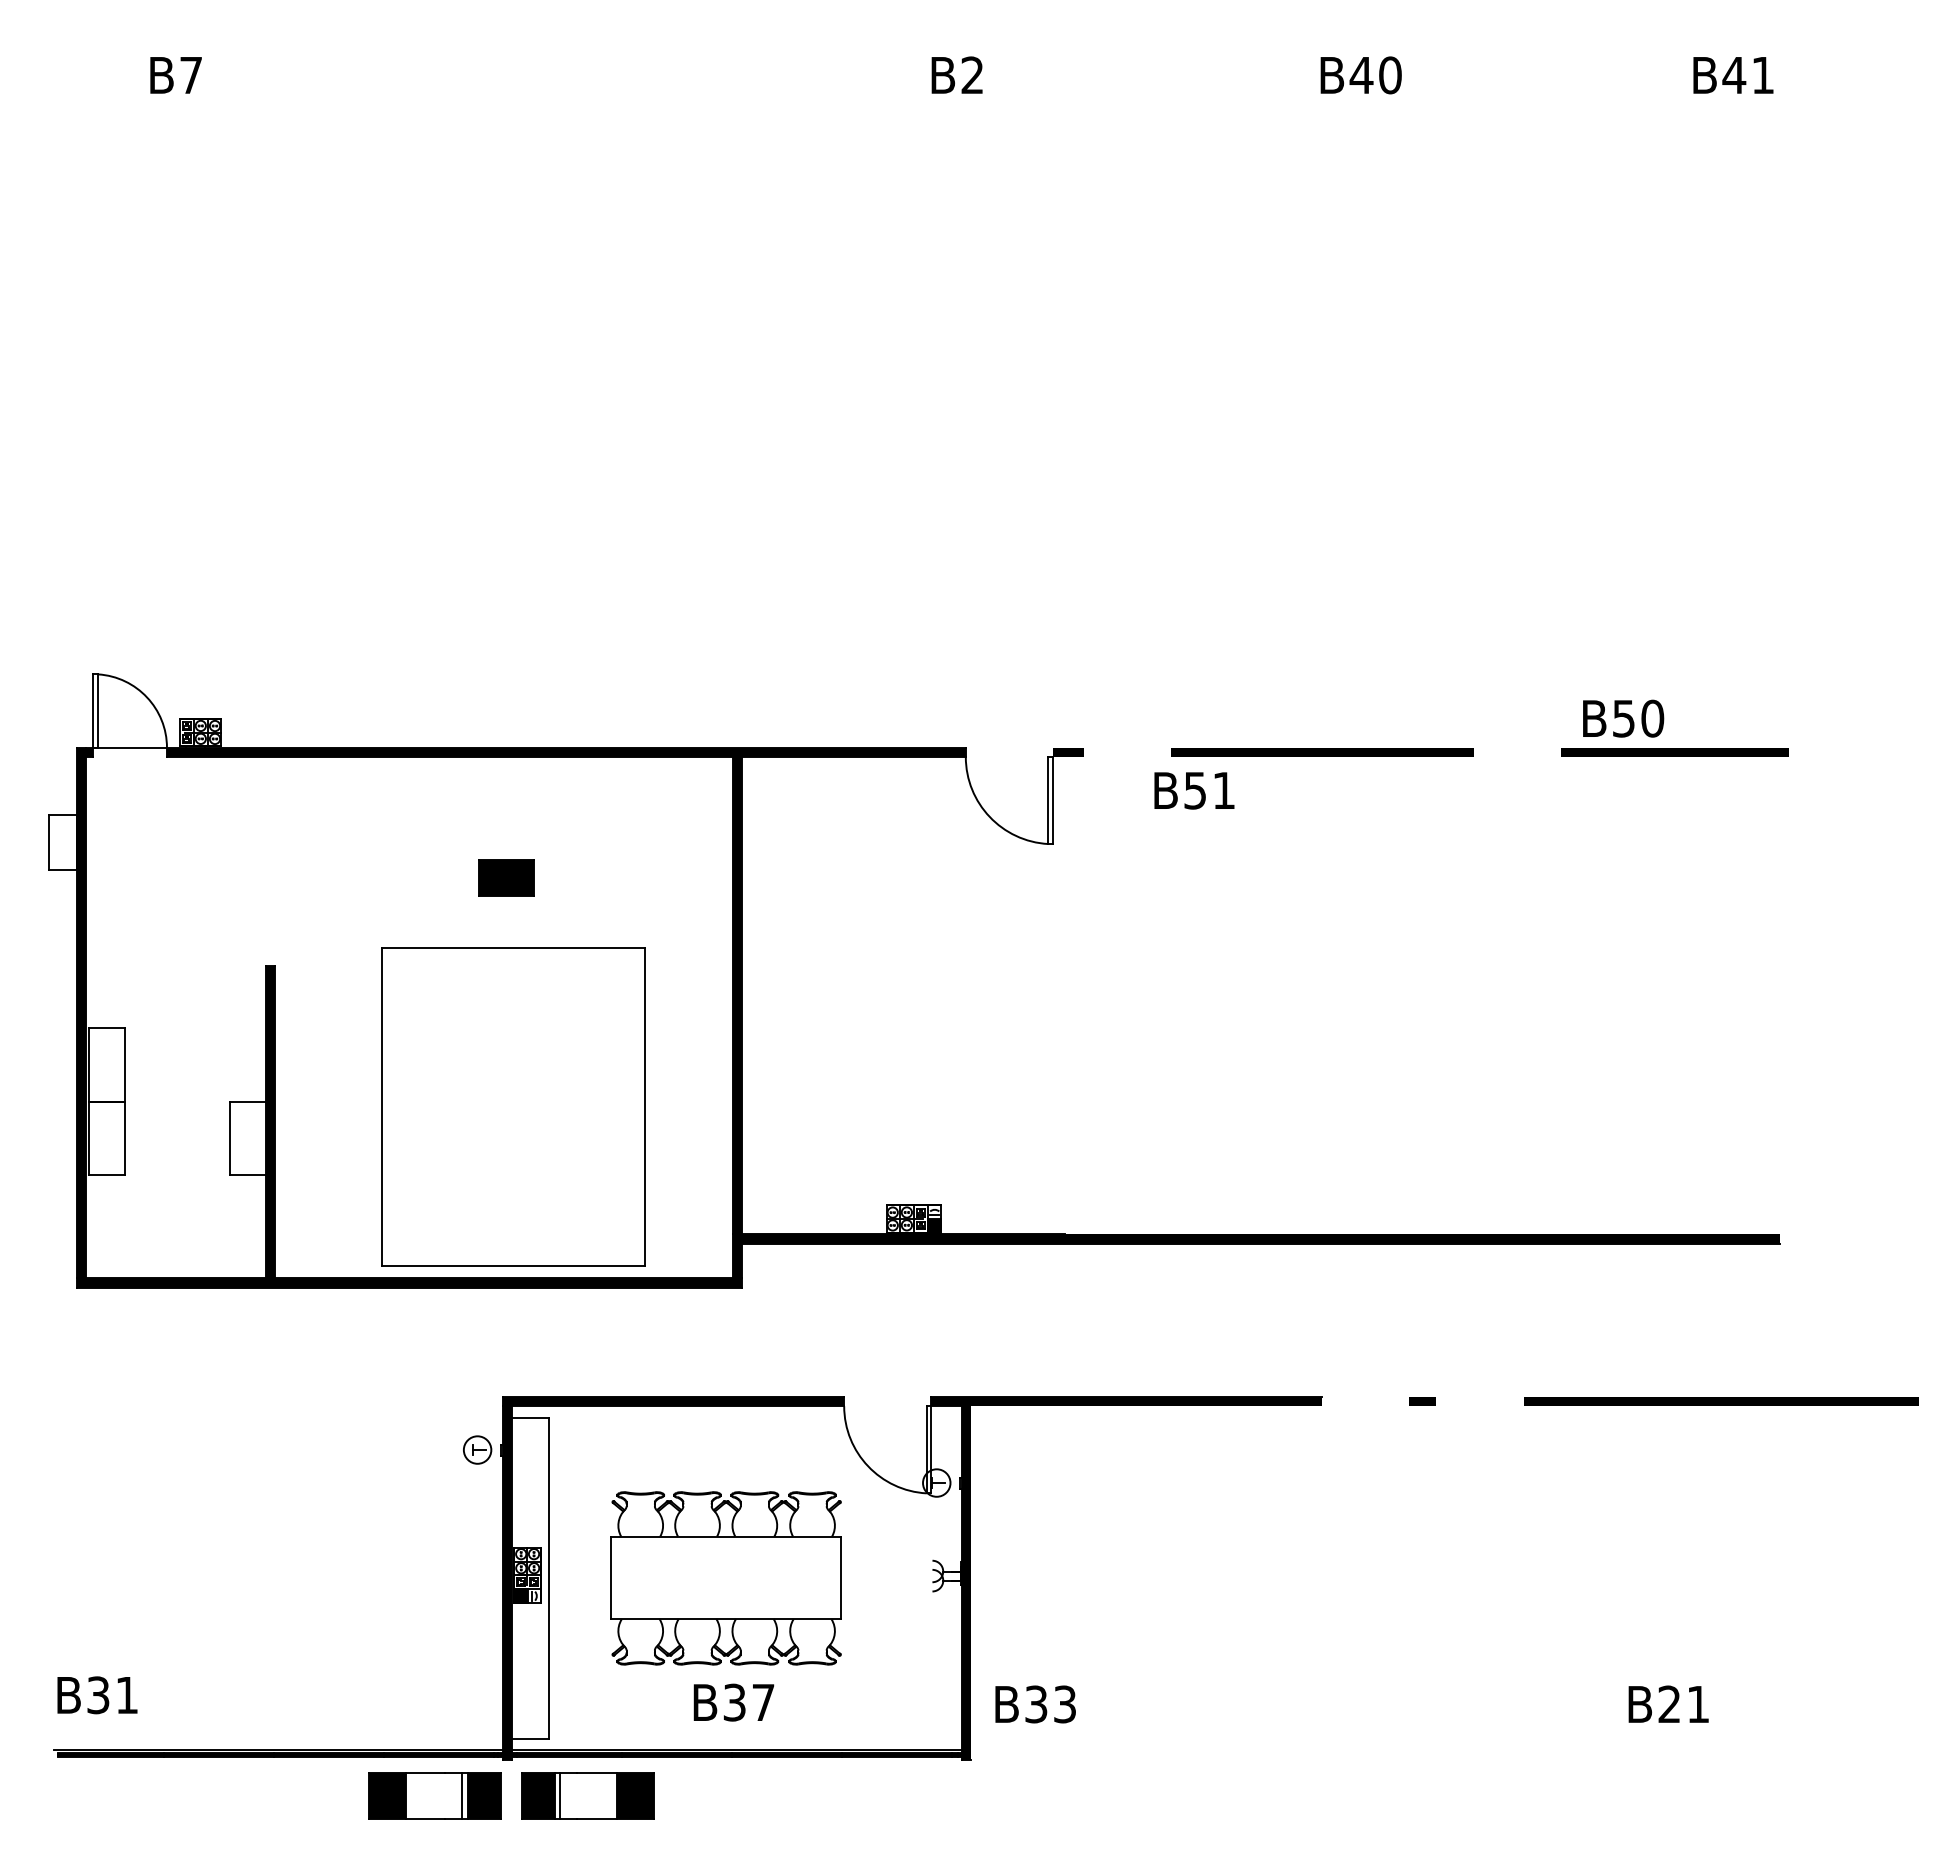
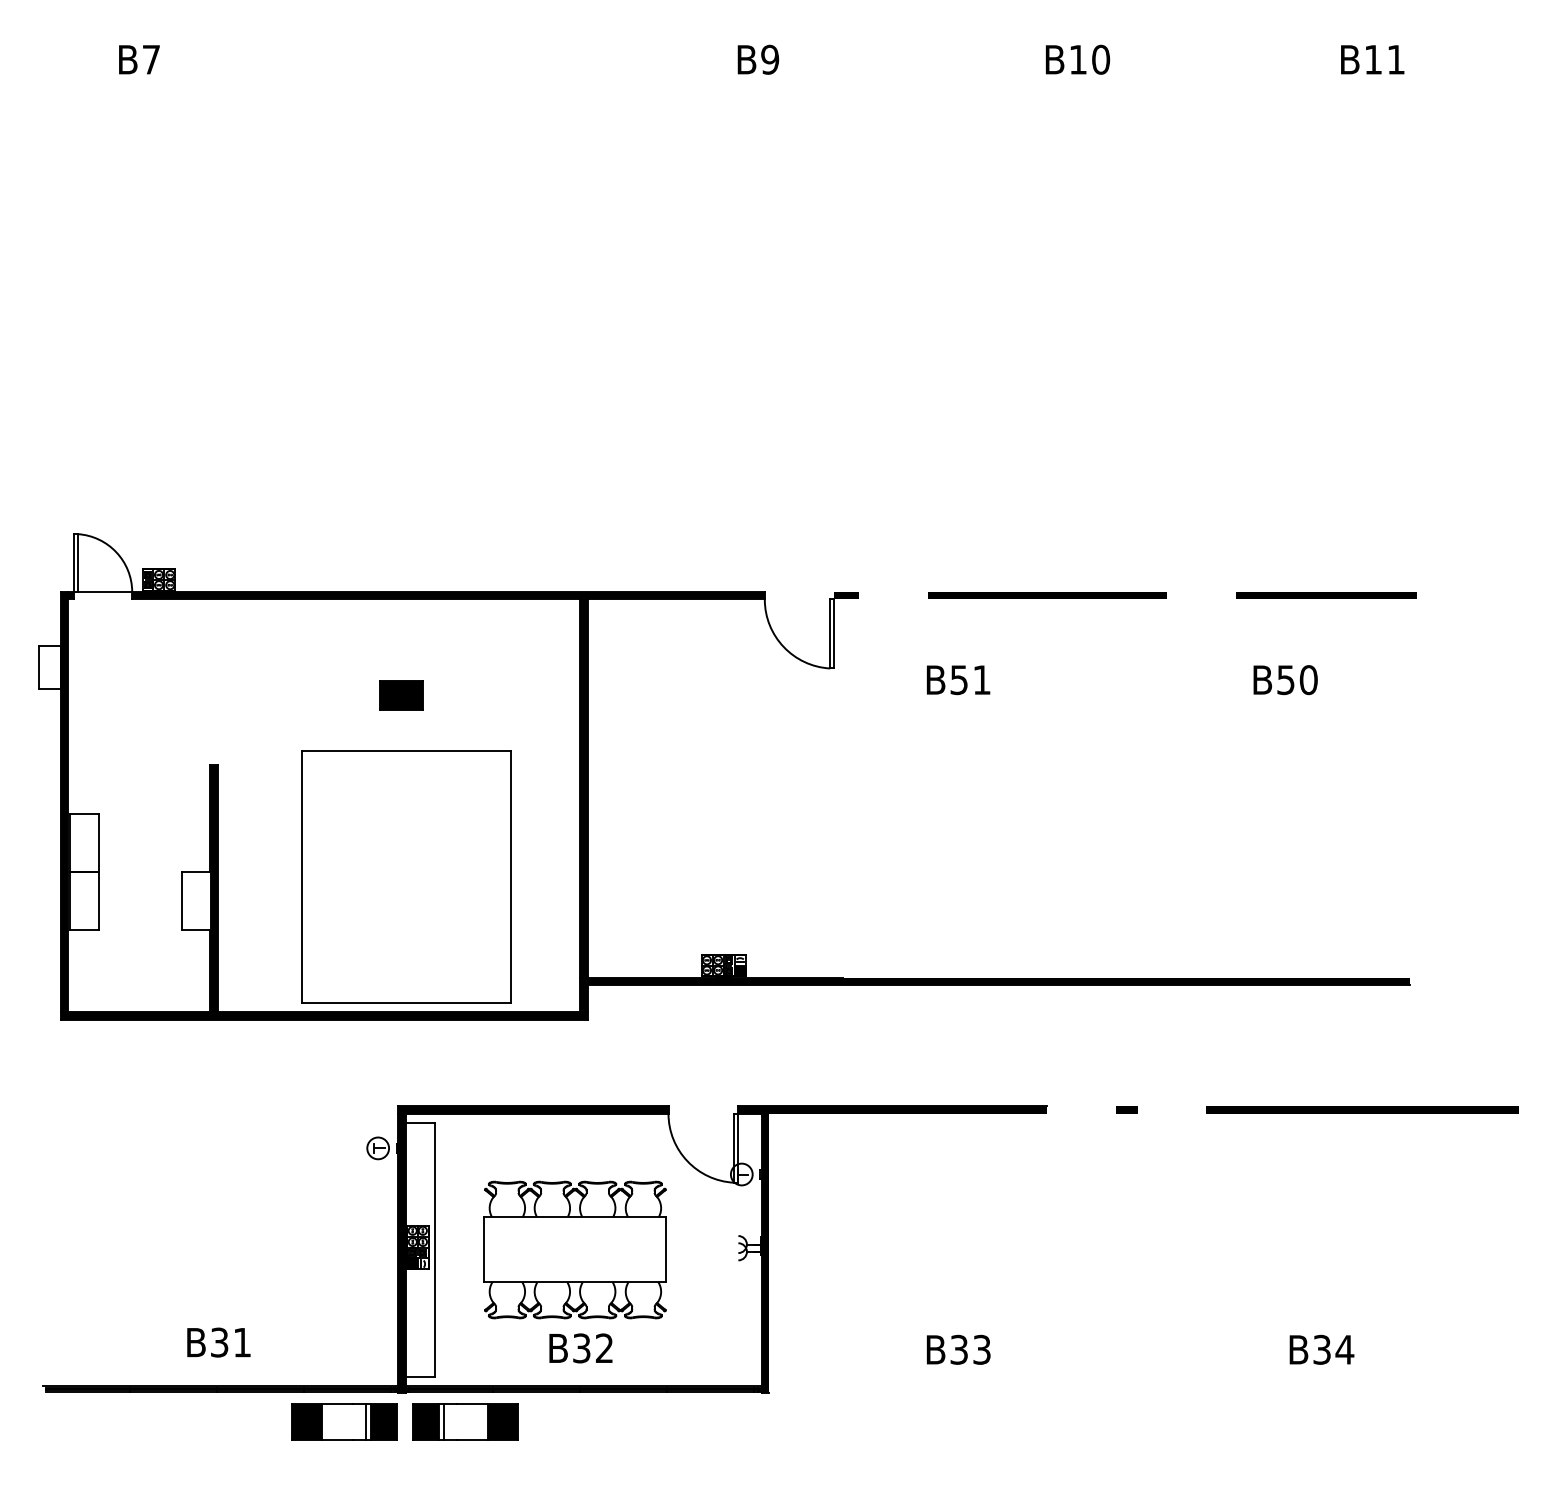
text: (972, 75) -> (770, 59), B2 -> B9
text: (1361, 75) -> (1078, 59), B40 -> B10
text: (1734, 75) -> (1373, 59), B41 -> B11
text: (1623, 718) -> (1285, 679), moved
text: (1194, 790) -> (958, 679), moved
text: (97, 1695) -> (218, 1342), moved
text: (763, 1701) -> (604, 1347), B37 -> B32
text: (1035, 1704) -> (958, 1349), moved
text: (1684, 1704) -> (1333, 1349), B21 -> B34

